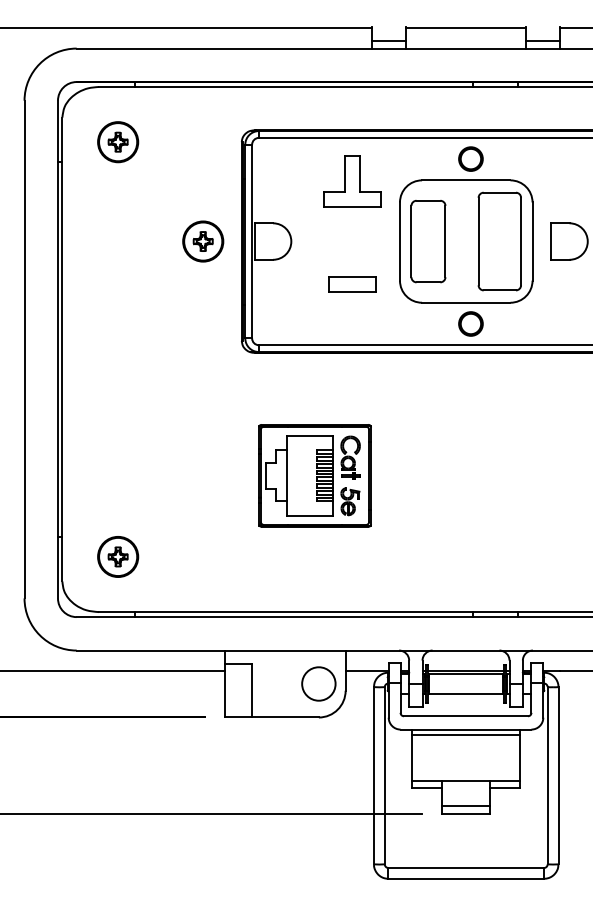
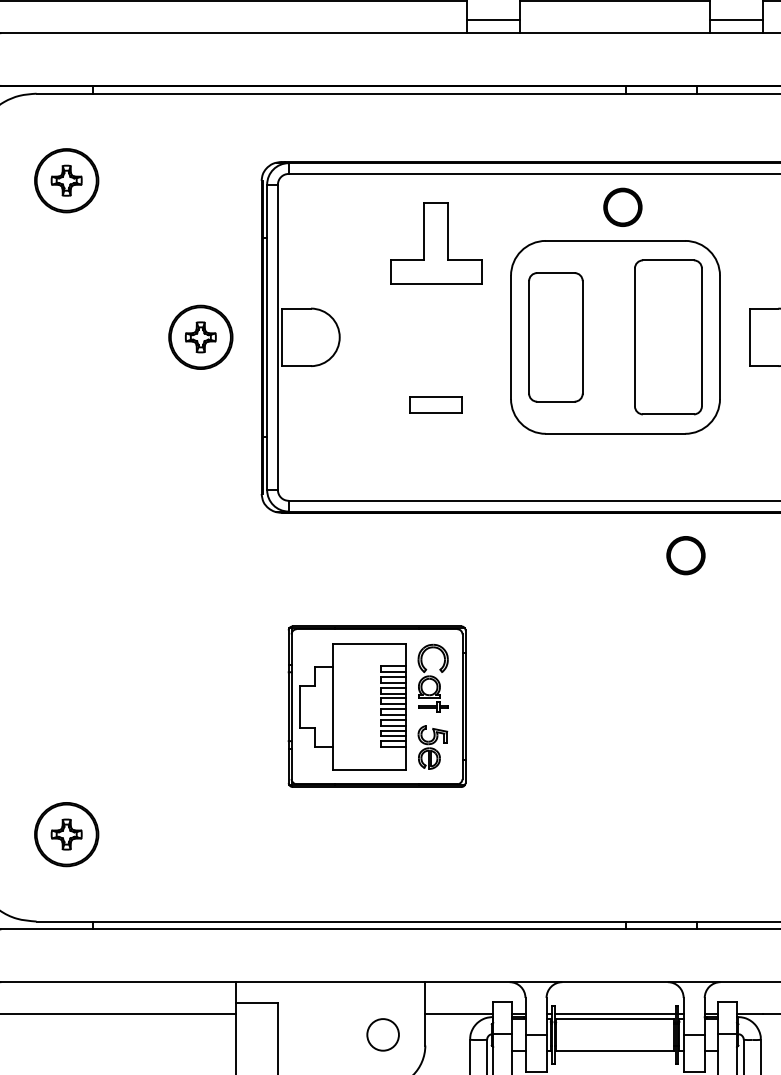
part: (352, 284) -> (436, 405), size x0.7
circle: (470, 323) -> (685, 554), moved
circle: (318, 683) -> (382, 1034), size x0.6

